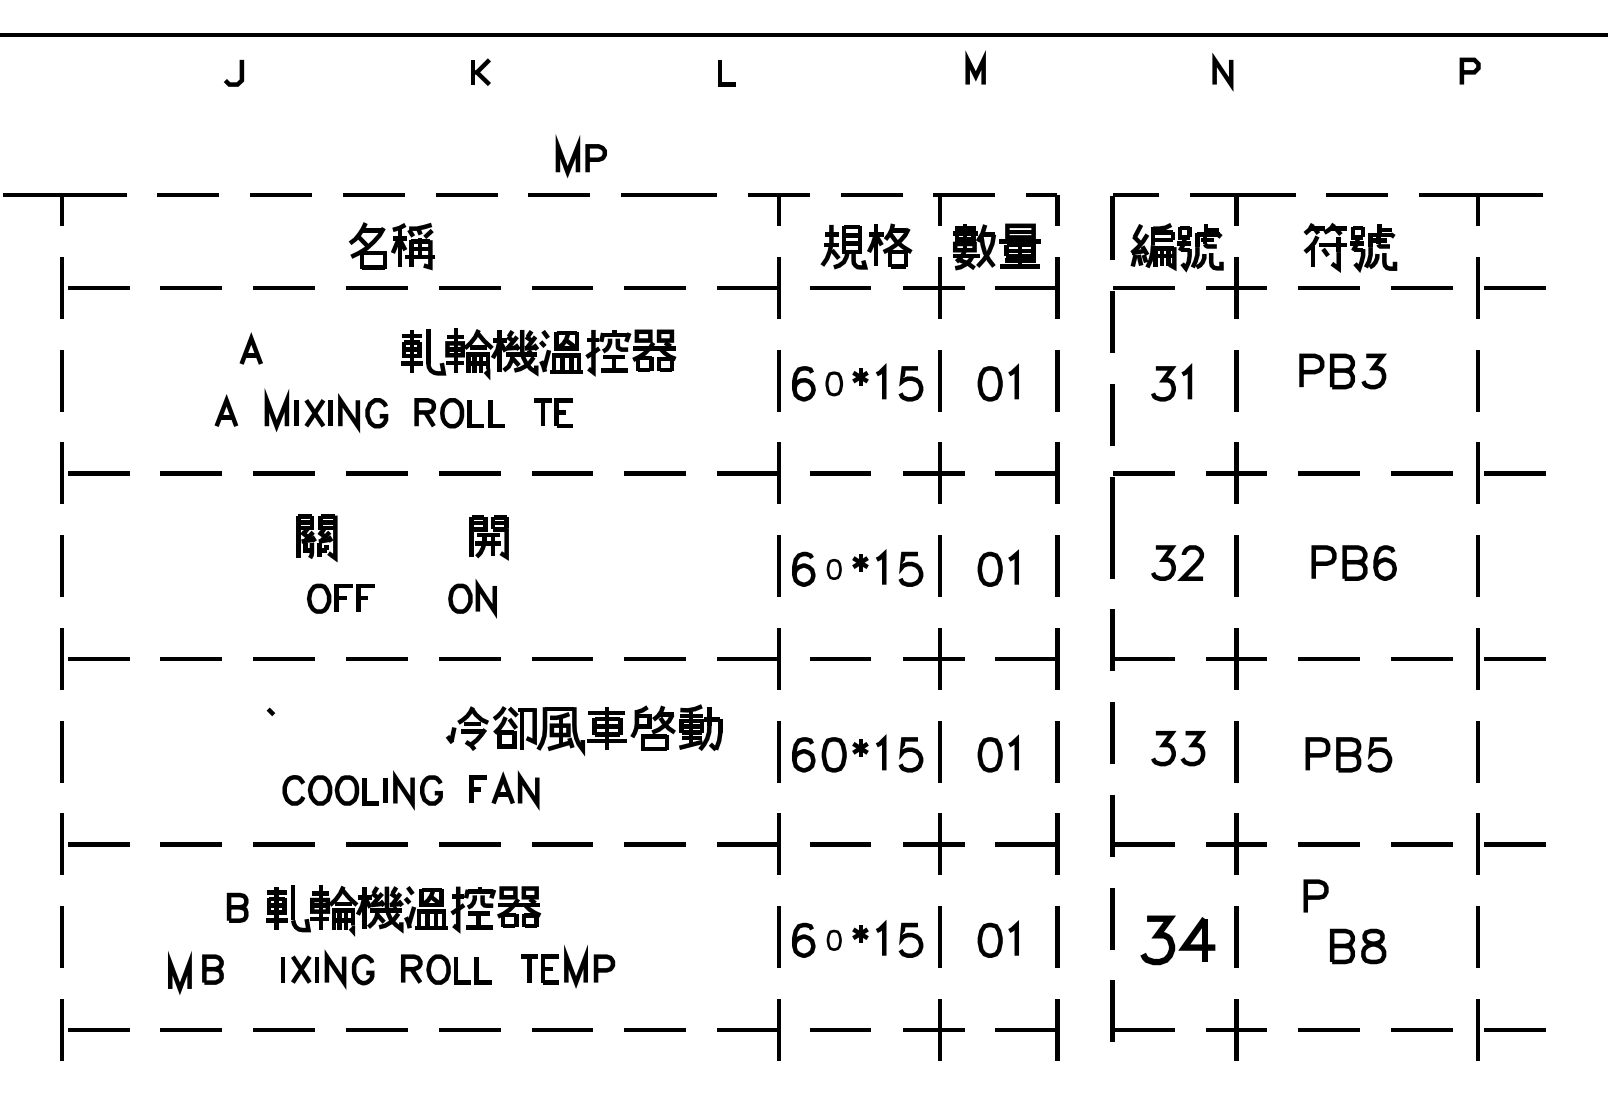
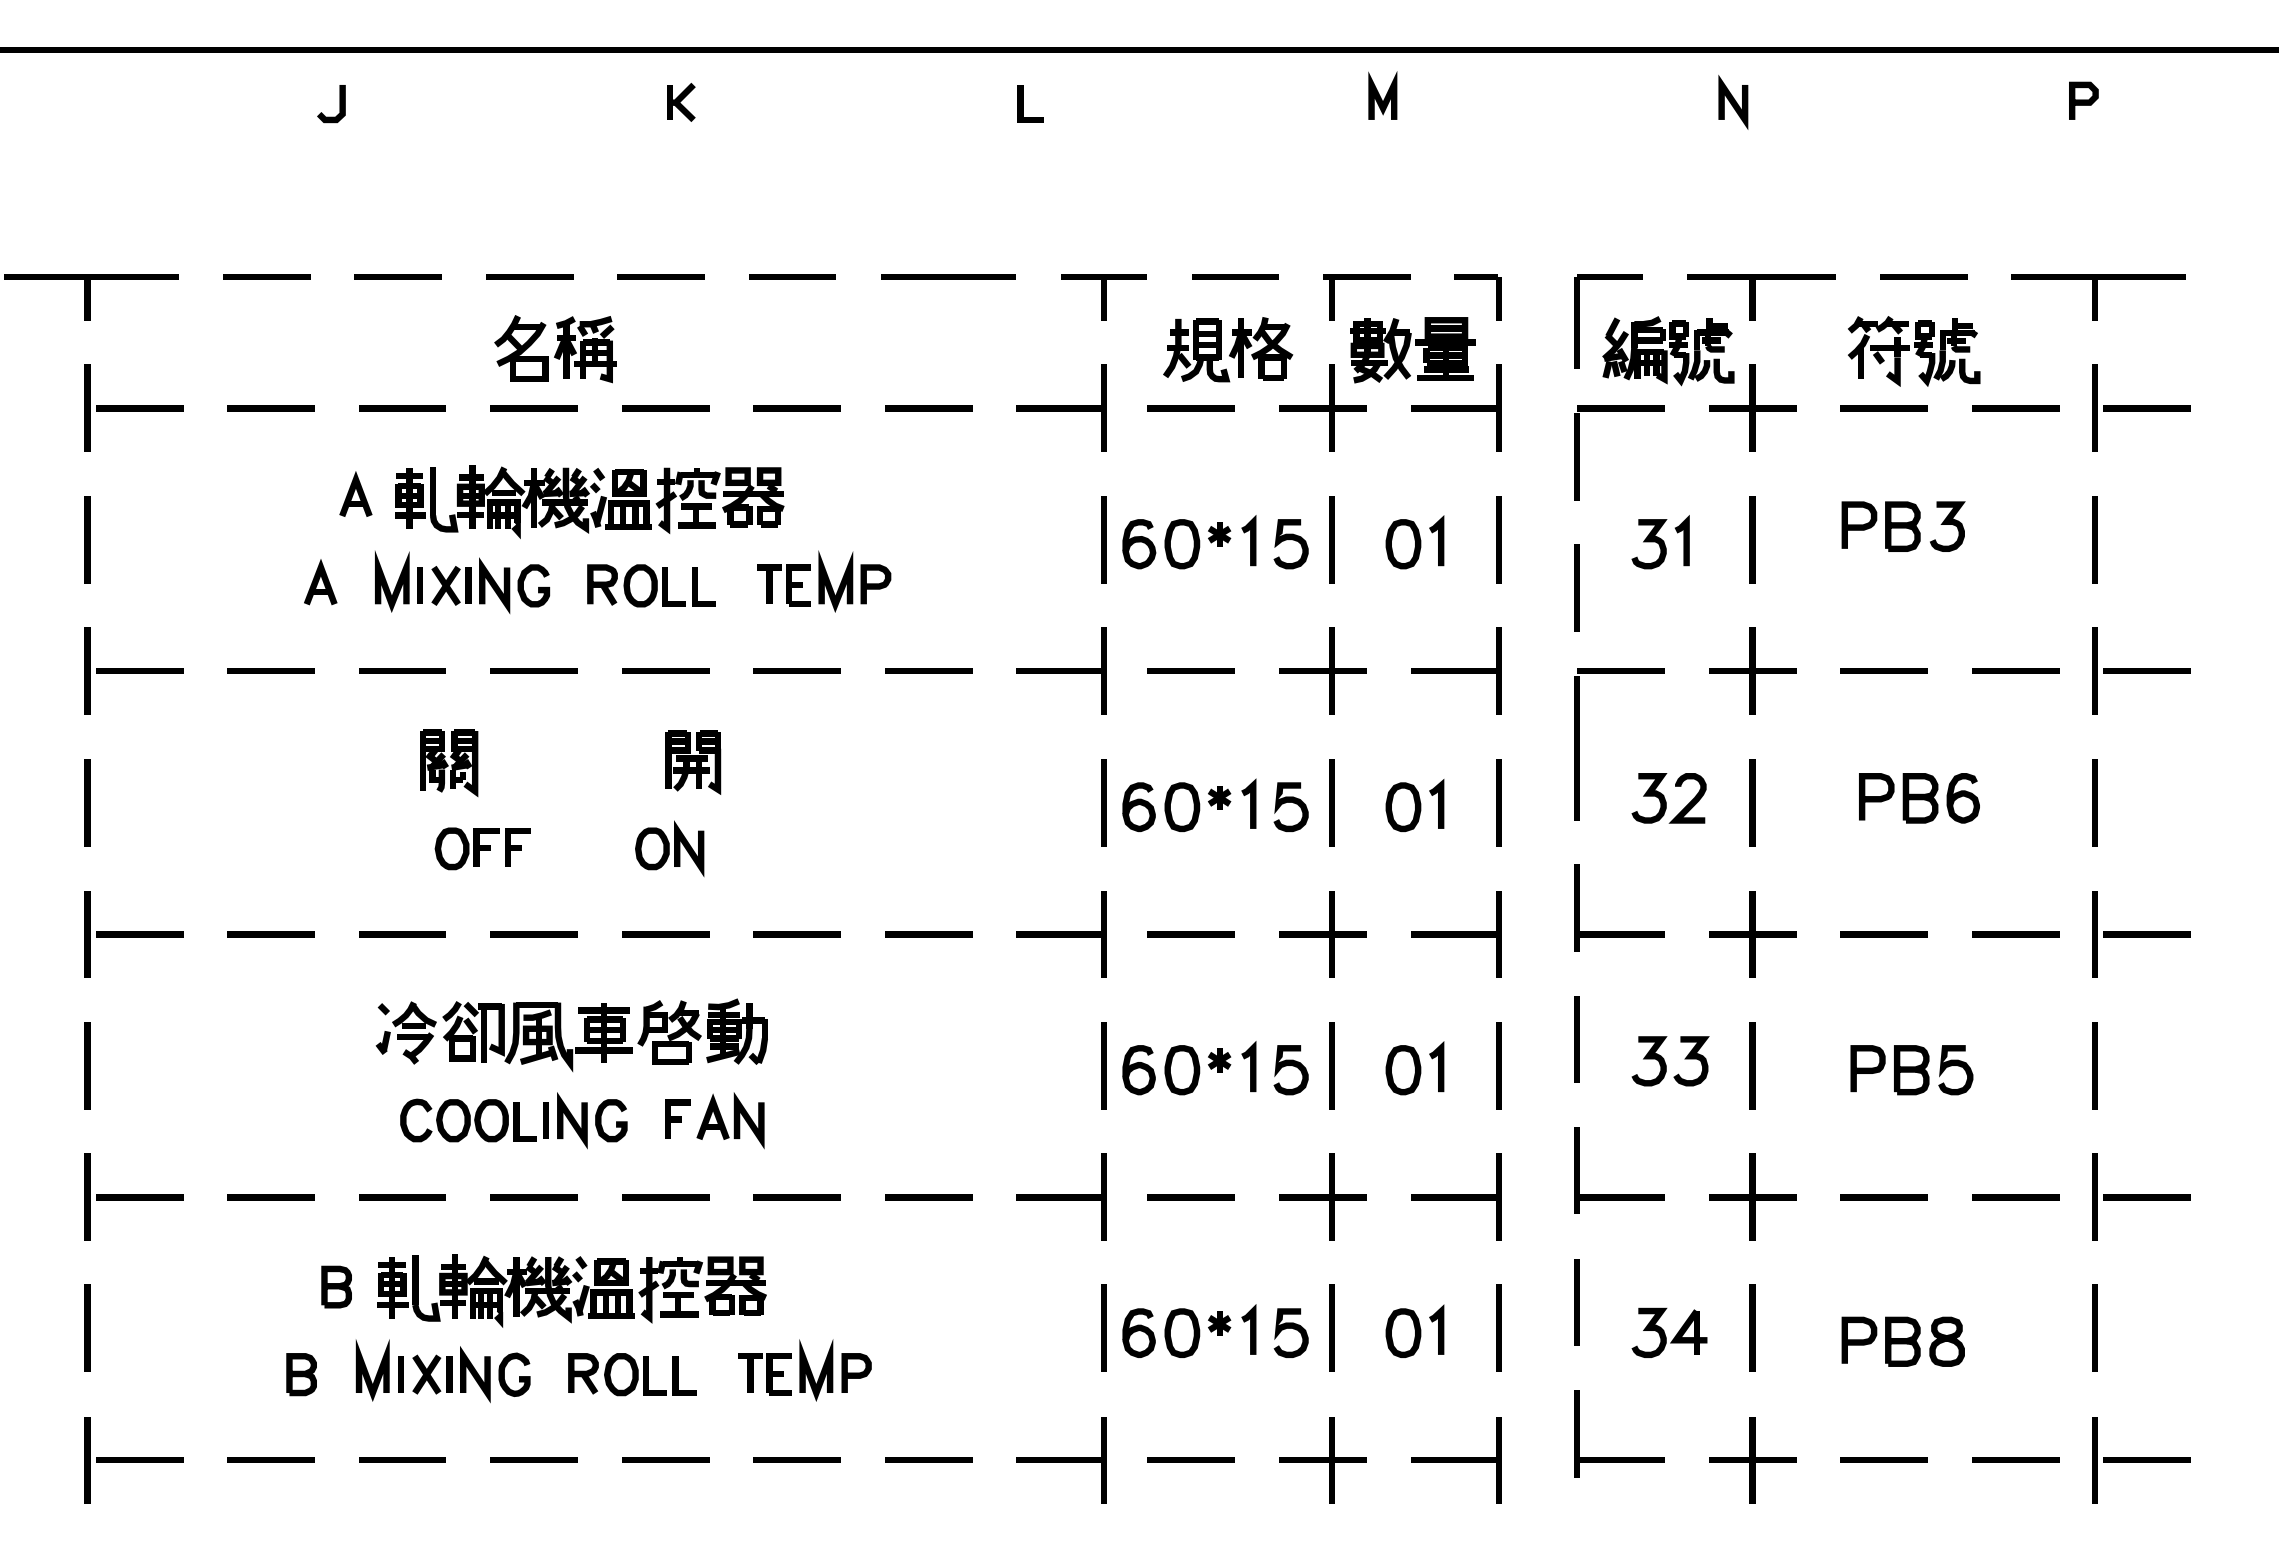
part: (581, 156) -> (854, 581), moved
part: (538, 353) -> (589, 501), moved
part: (834, 384) -> (1182, 544), size x1.43
part: (834, 569) -> (1182, 807), size x1.67
part: (576, 729) -> (561, 1034), moved
curve: (1316, 895) -> (1859, 1339), moved
part: (834, 939) -> (1182, 1332), size x1.67
part: (1177, 939) -> (1669, 1332), size x0.71
line: (176, 973) -> (368, 1371), moved

